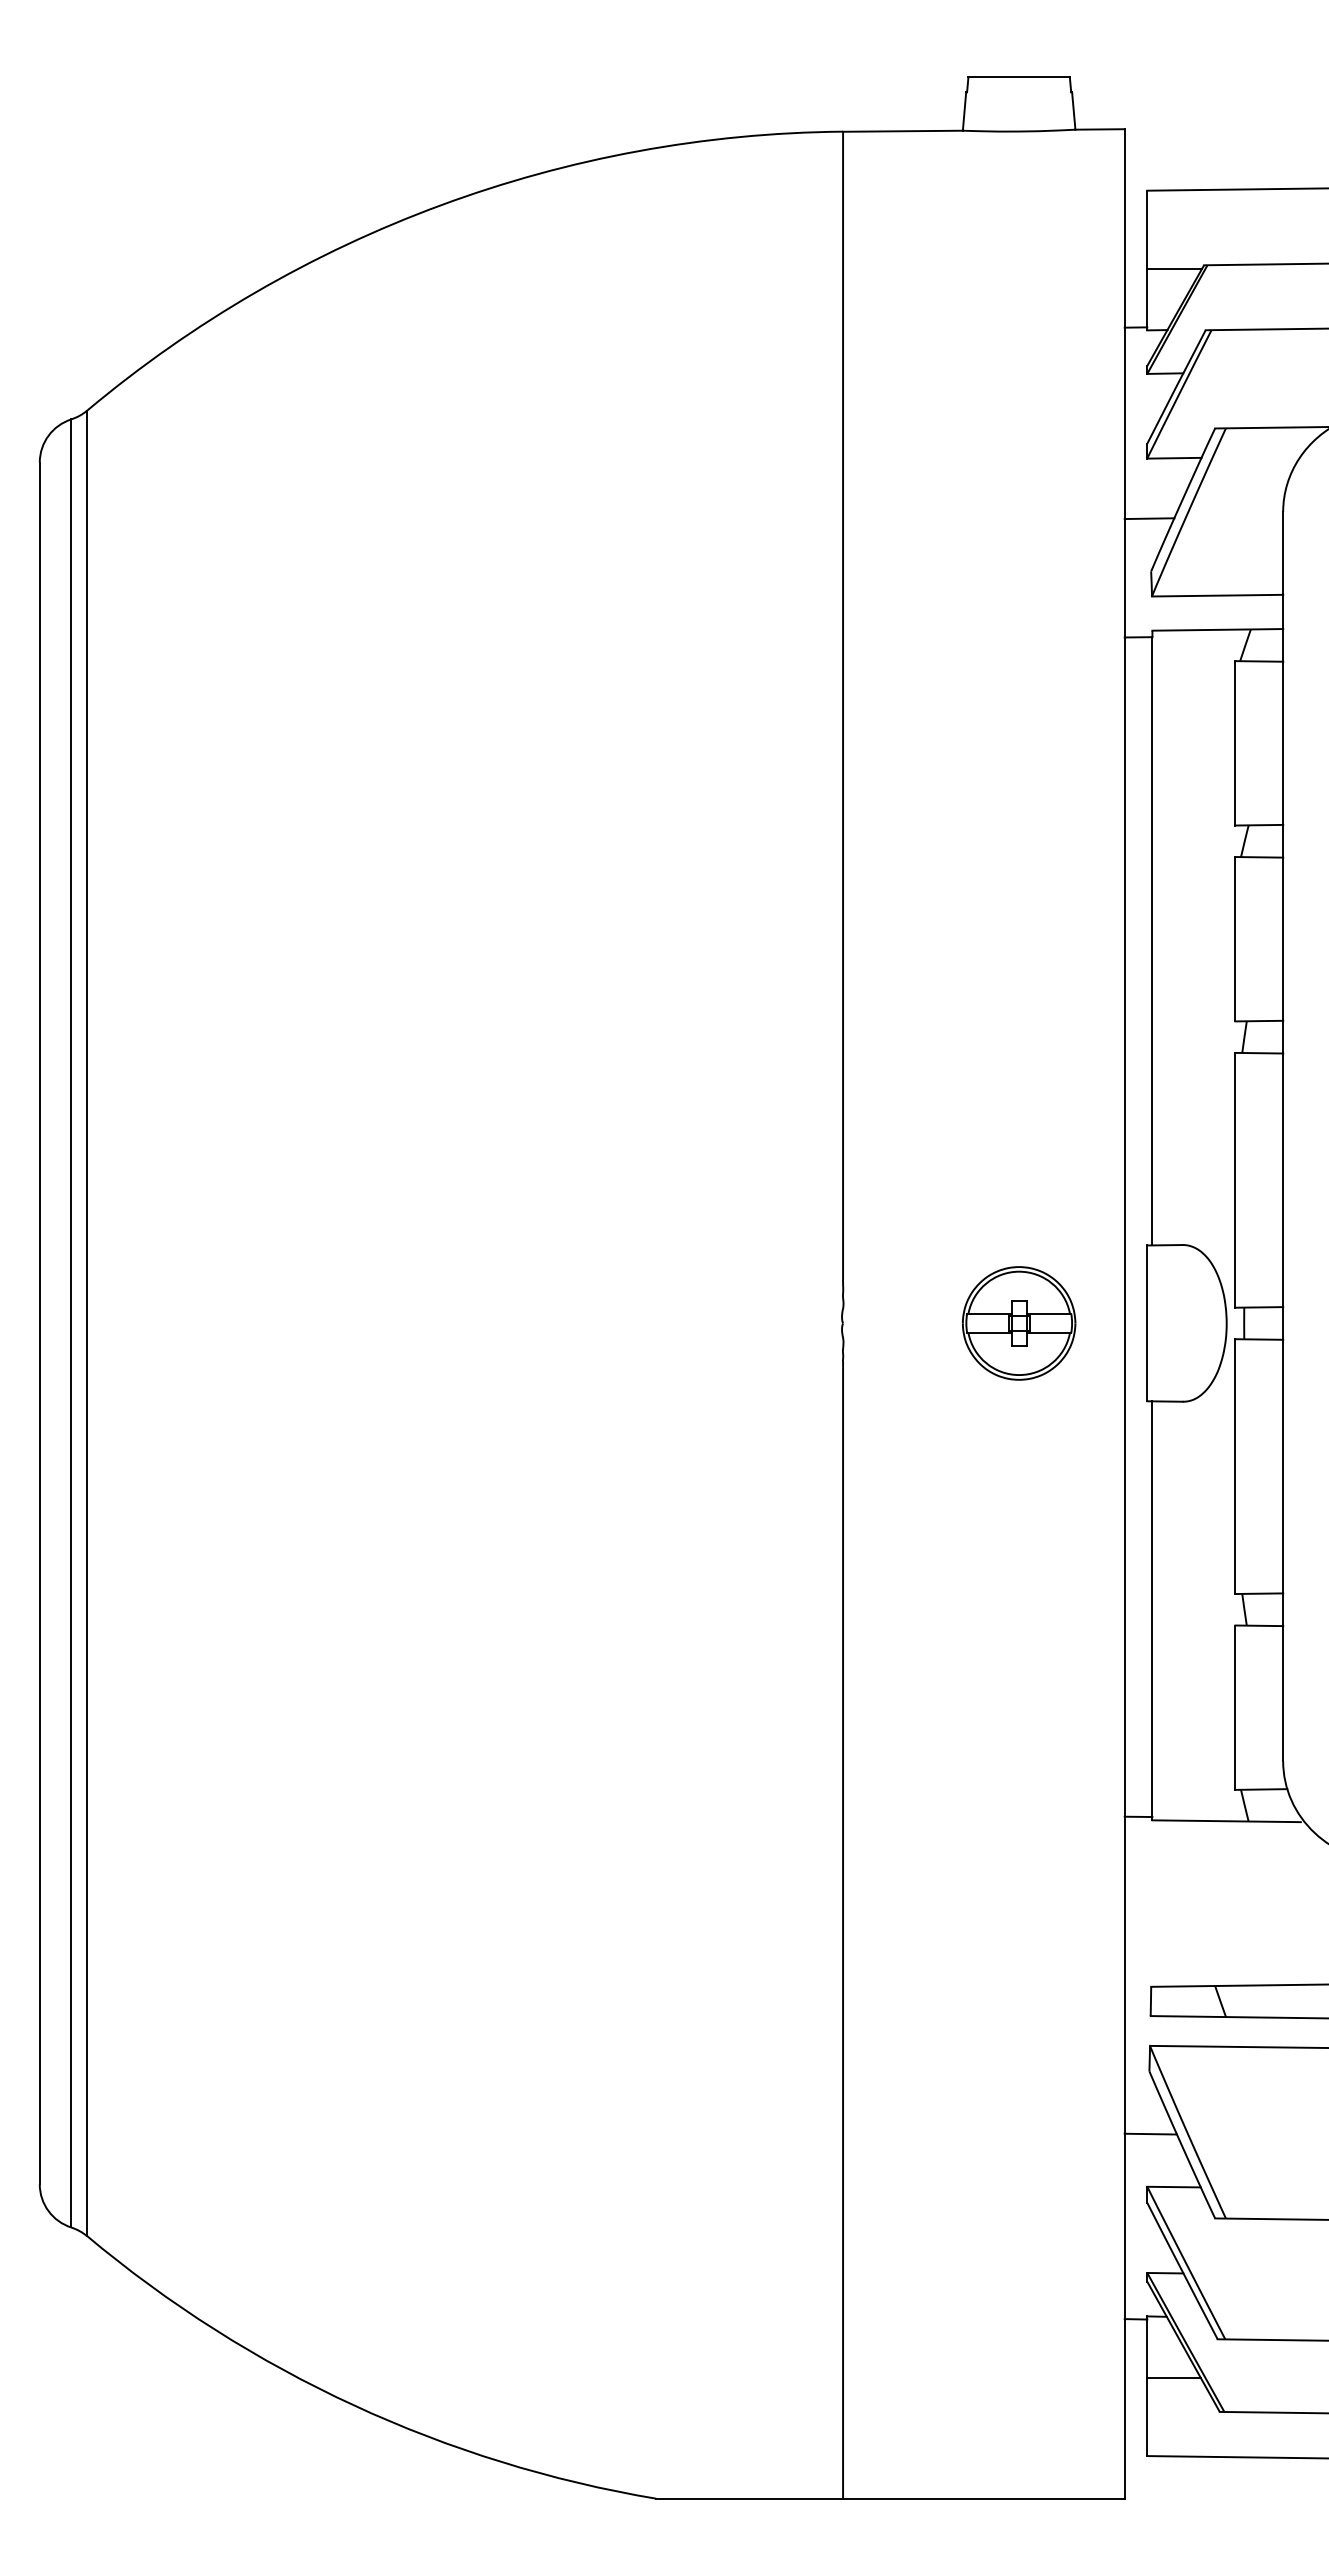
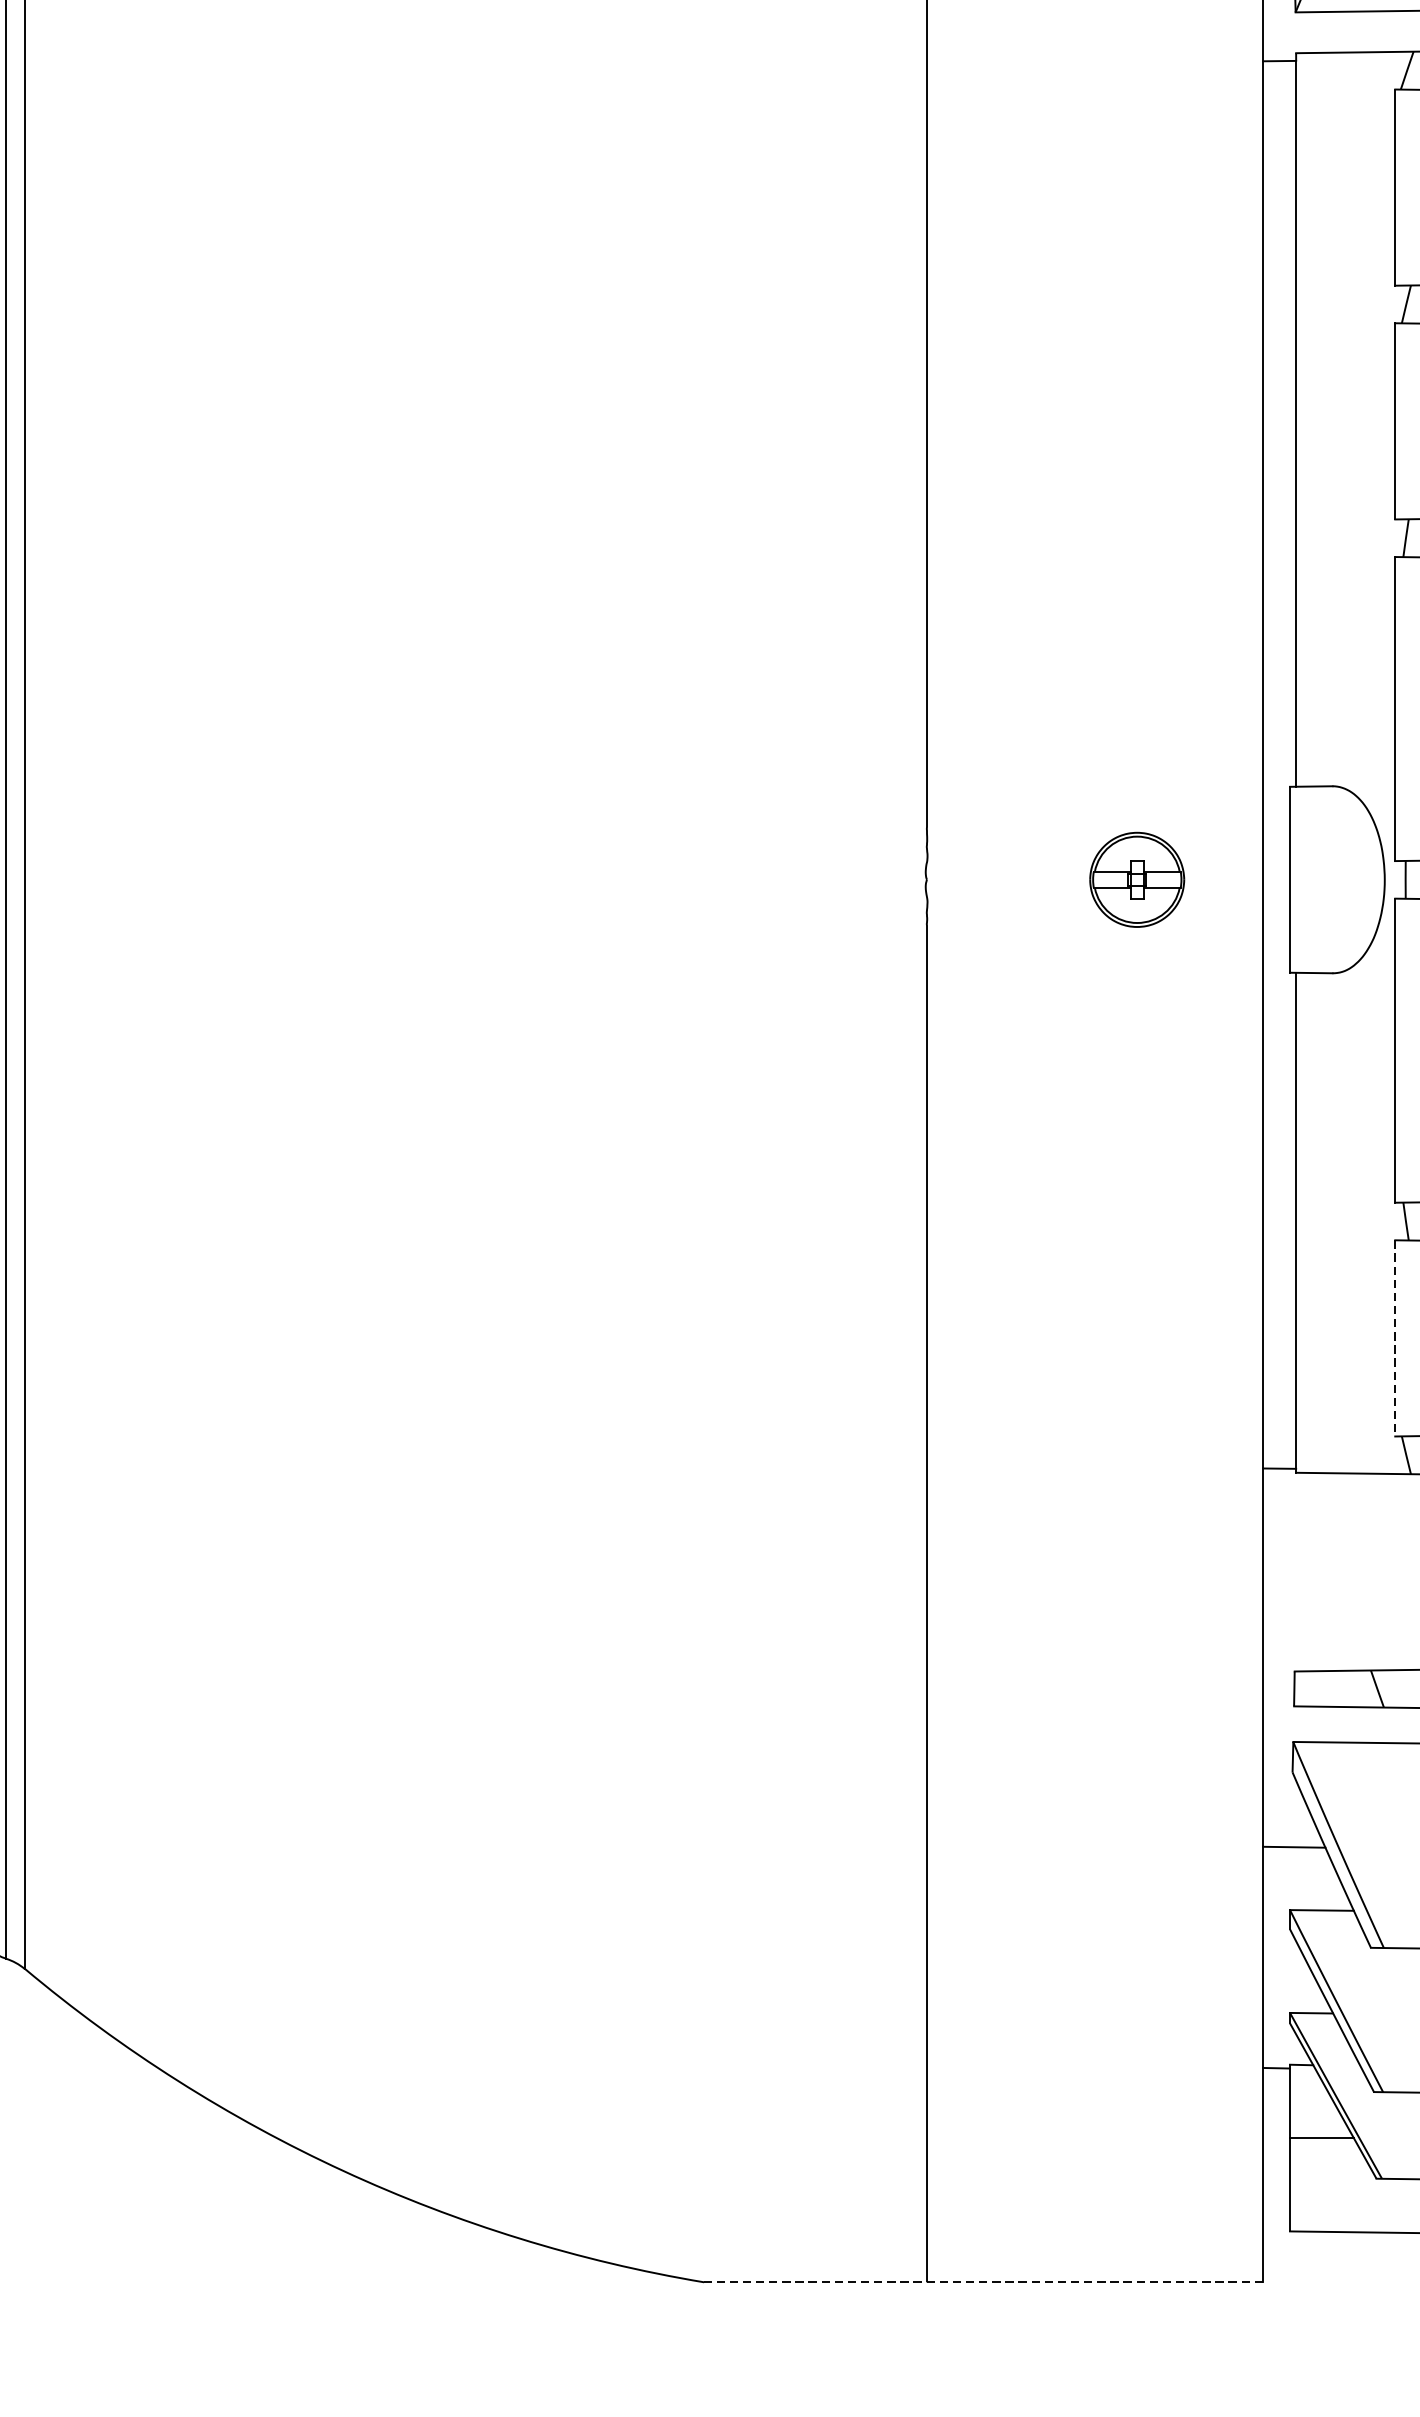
part: (1019, 1323) -> (1137, 879), size x0.7
line: (1235, 1708) -> (1395, 1339), solid -> dashed
line: (889, 2498) -> (982, 2282), solid -> dashed

